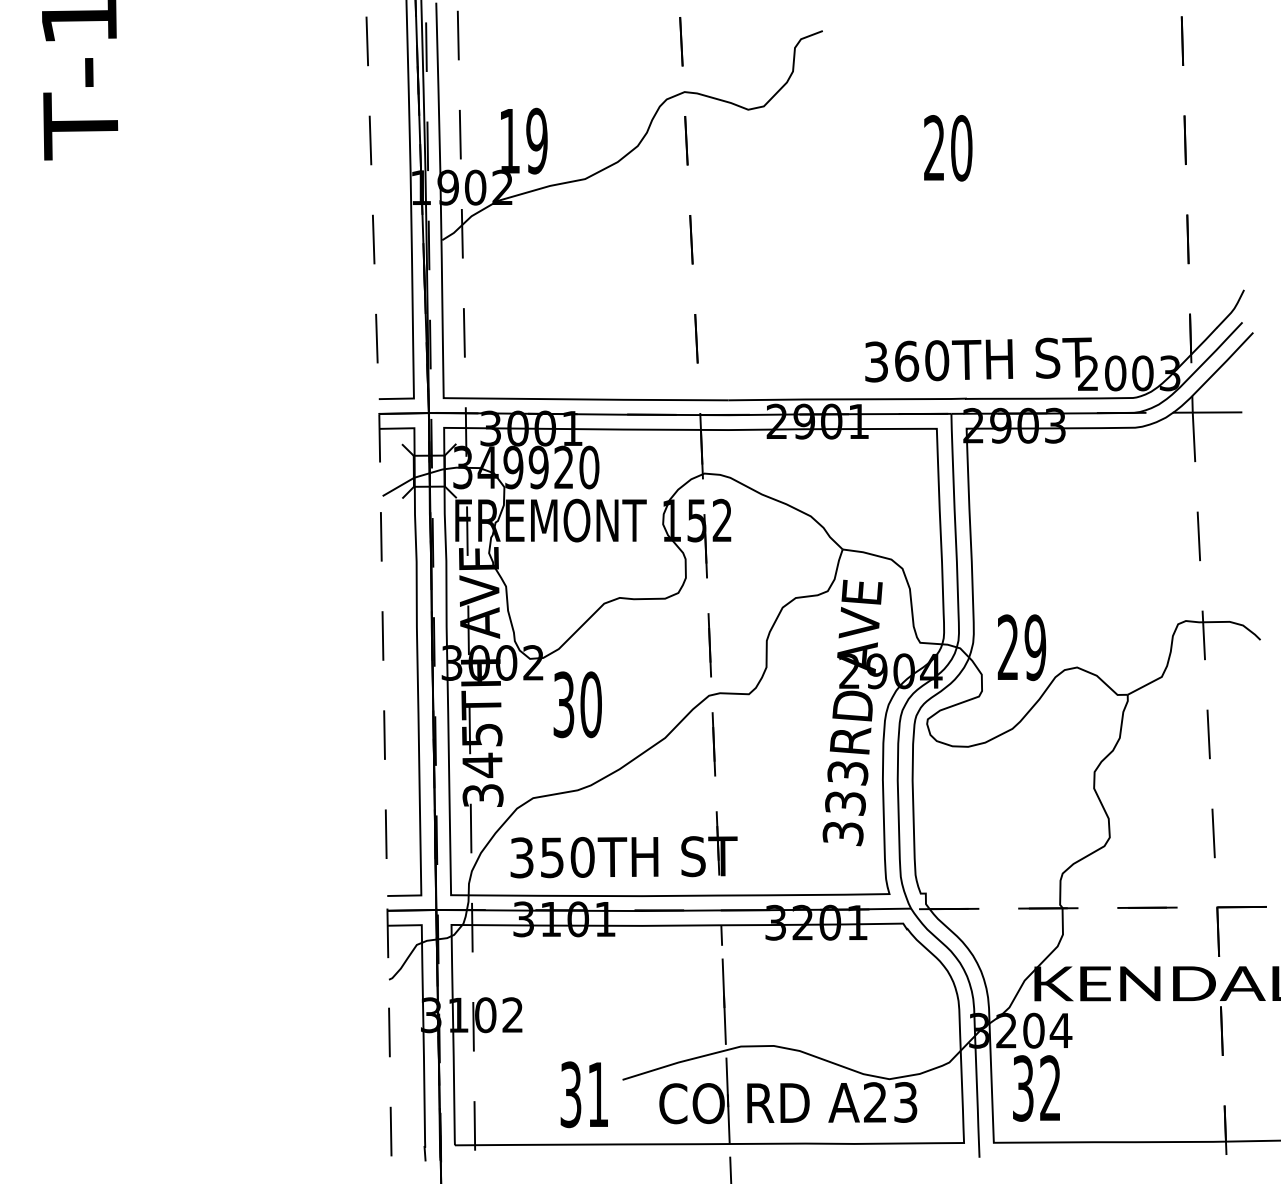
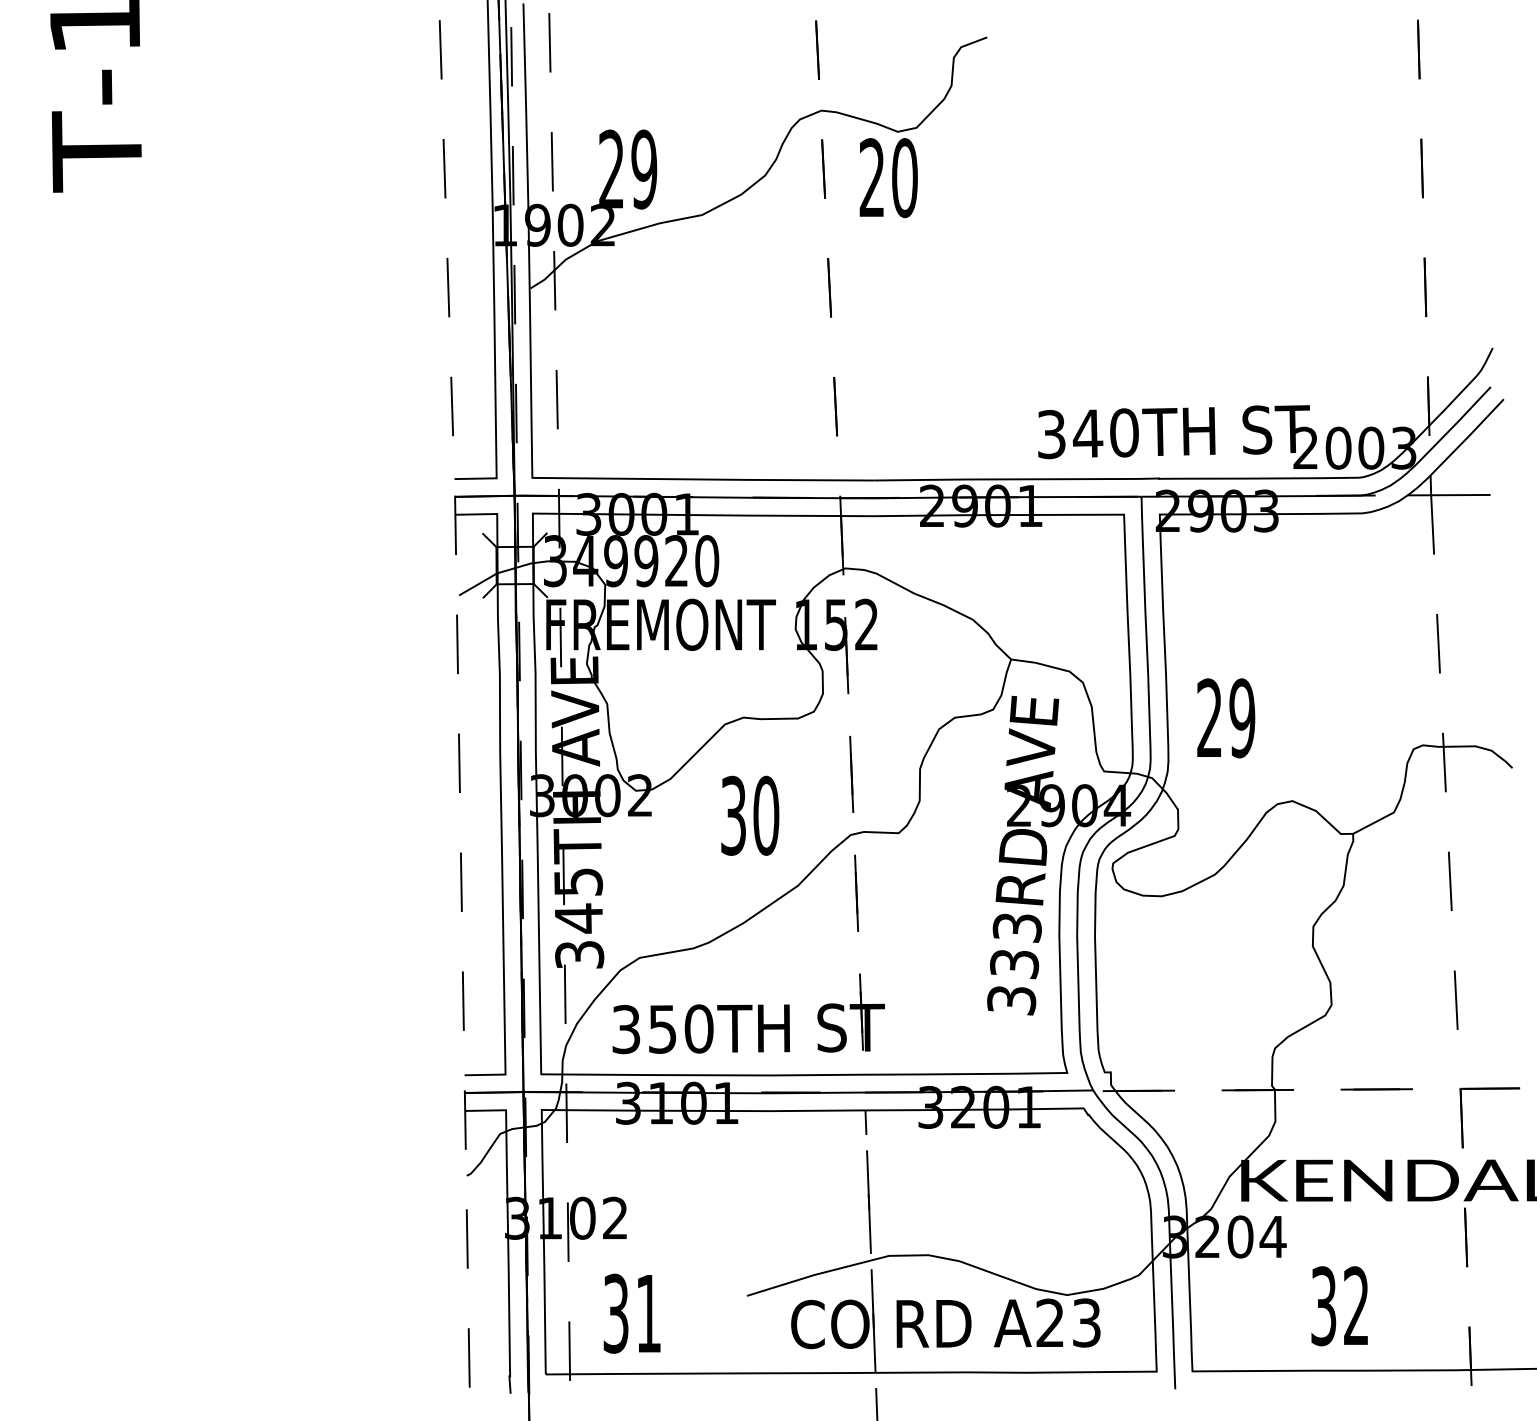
text: (509, 140) -> (611, 168), 19 -> 29
text: (948, 148) -> (888, 178), moved
text: (906, 361) -> (1087, 433), 360TH -> 340TH
text: (1022, 647) -> (1226, 718), moved
text: (577, 704) -> (750, 815), moved
text: (1036, 1088) -> (1339, 1306), moved
text: (583, 1094) -> (631, 1313), moved

